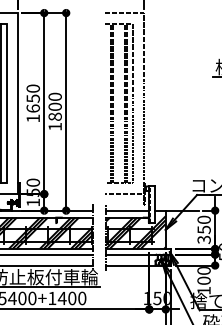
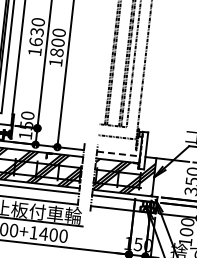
text: (32, 98) -> (36, 31), 1650 -> 1630
line: (127, 210) -> (118, 153), solid -> dashed

